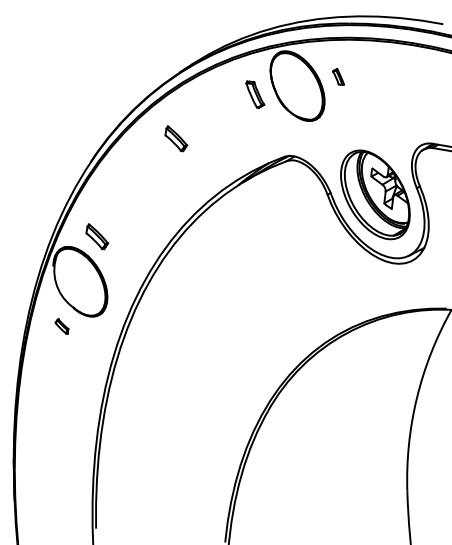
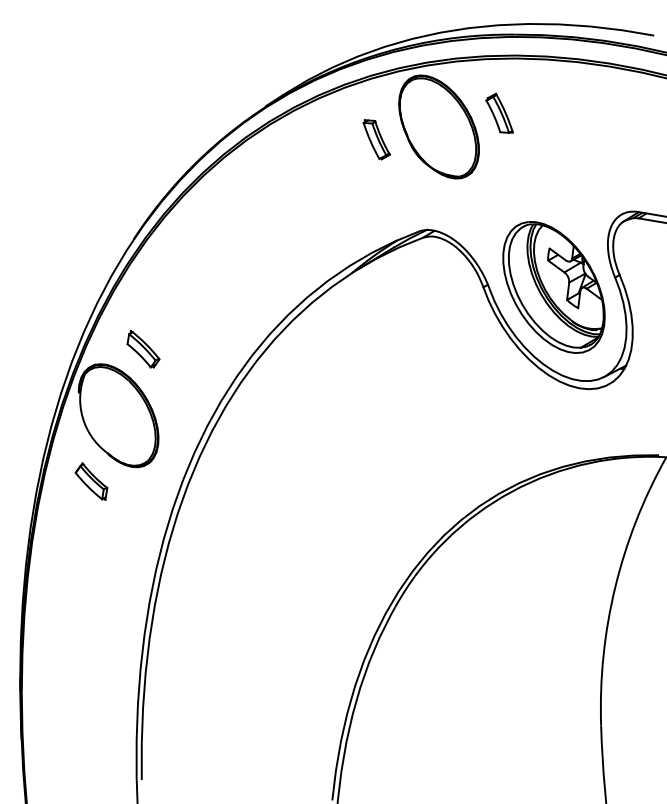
part: (338, 76) -> (499, 112), size x1.67
part: (176, 138) -> (260, 204), removed
part: (61, 326) -> (90, 481), size x1.67

